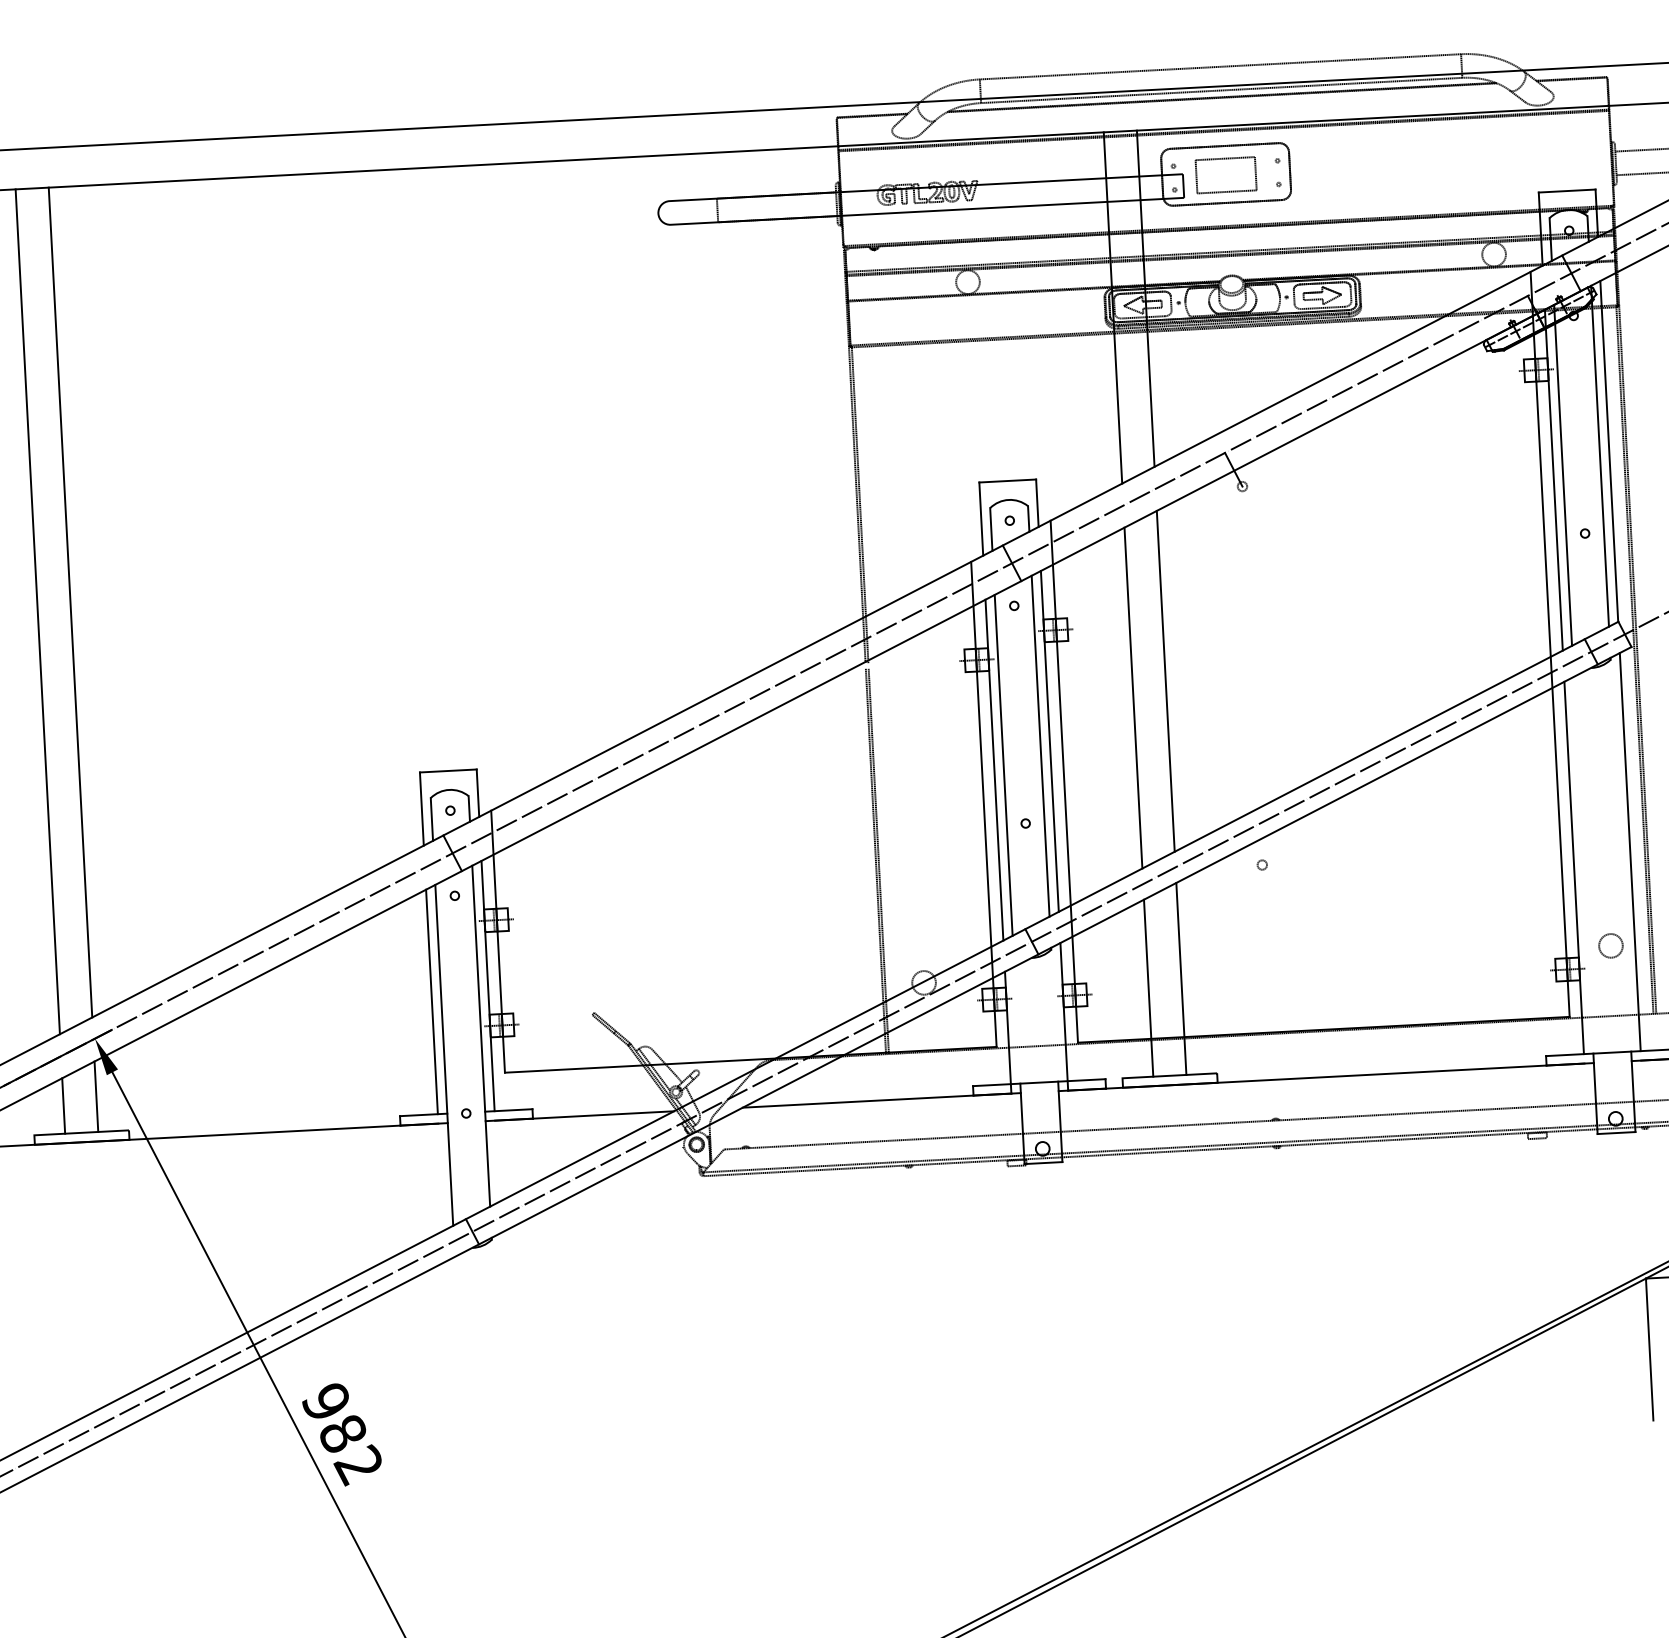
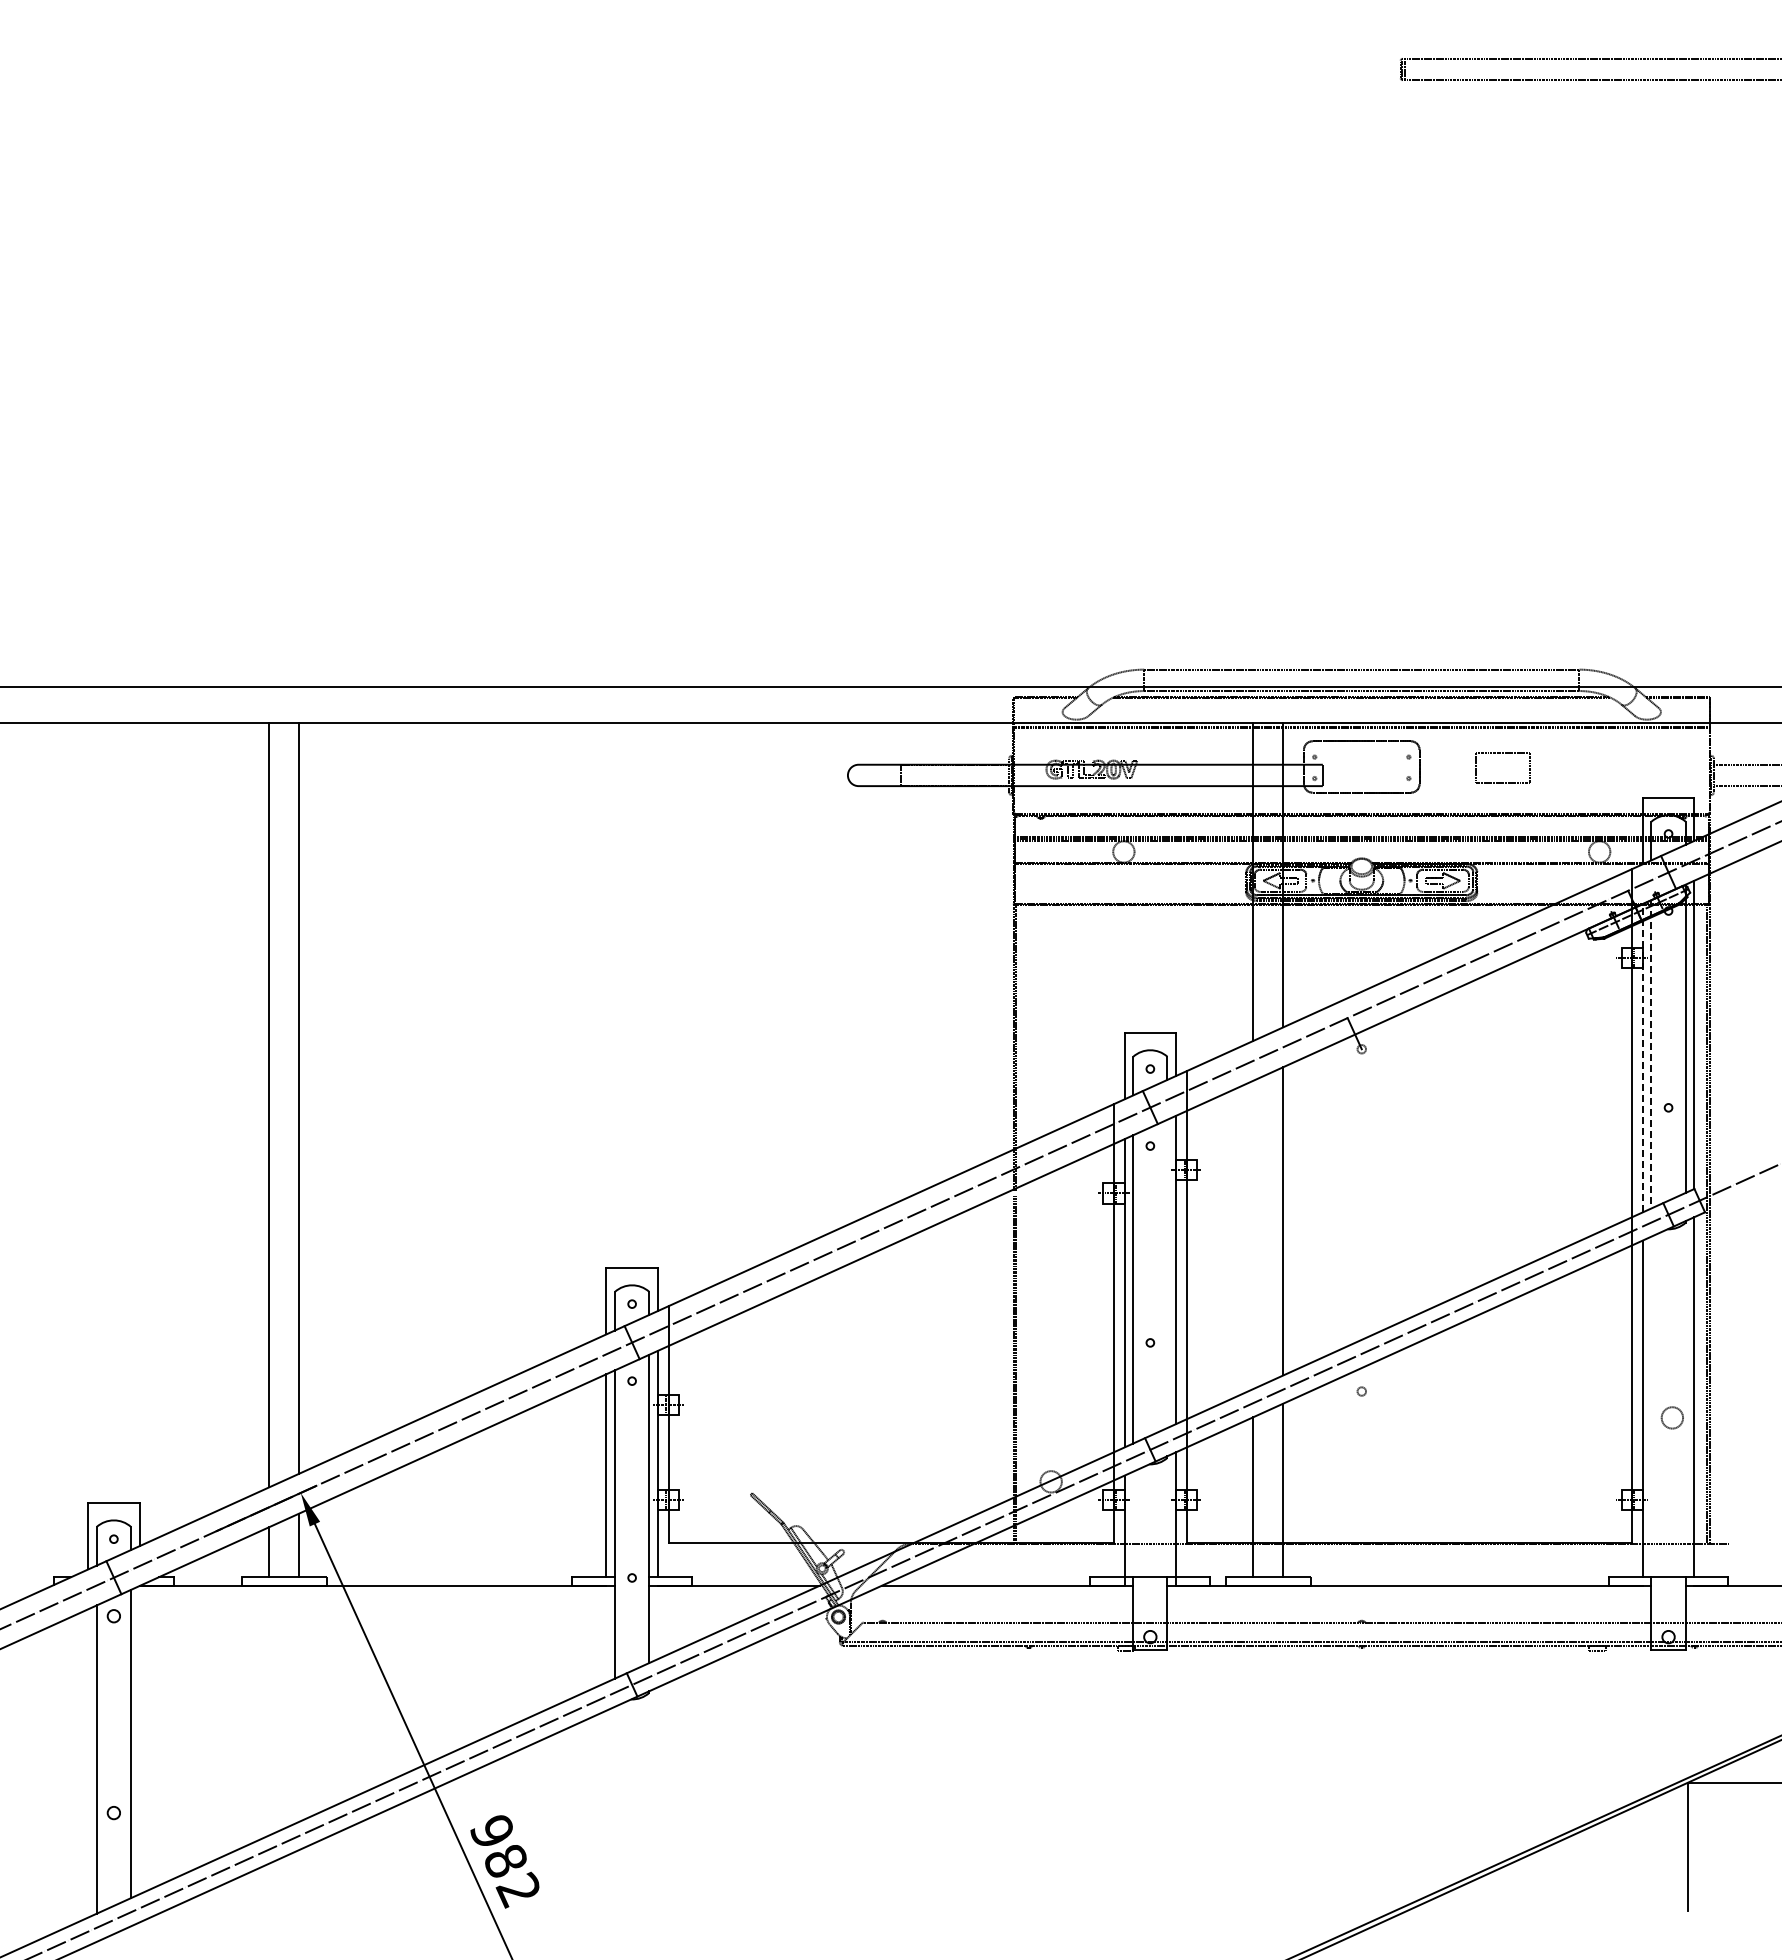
part: (1225, 159) -> (1502, 753), moved
line: (1563, 475) -> (1651, 1054), solid -> dashed
line: (1553, 479) -> (1642, 1057), solid -> dashed
line: (1133, 697) -> (1253, 1234), removed
line: (1040, 745) -> (1167, 1273), removed
circle: (1609, 945) -> (1671, 1417), moved

